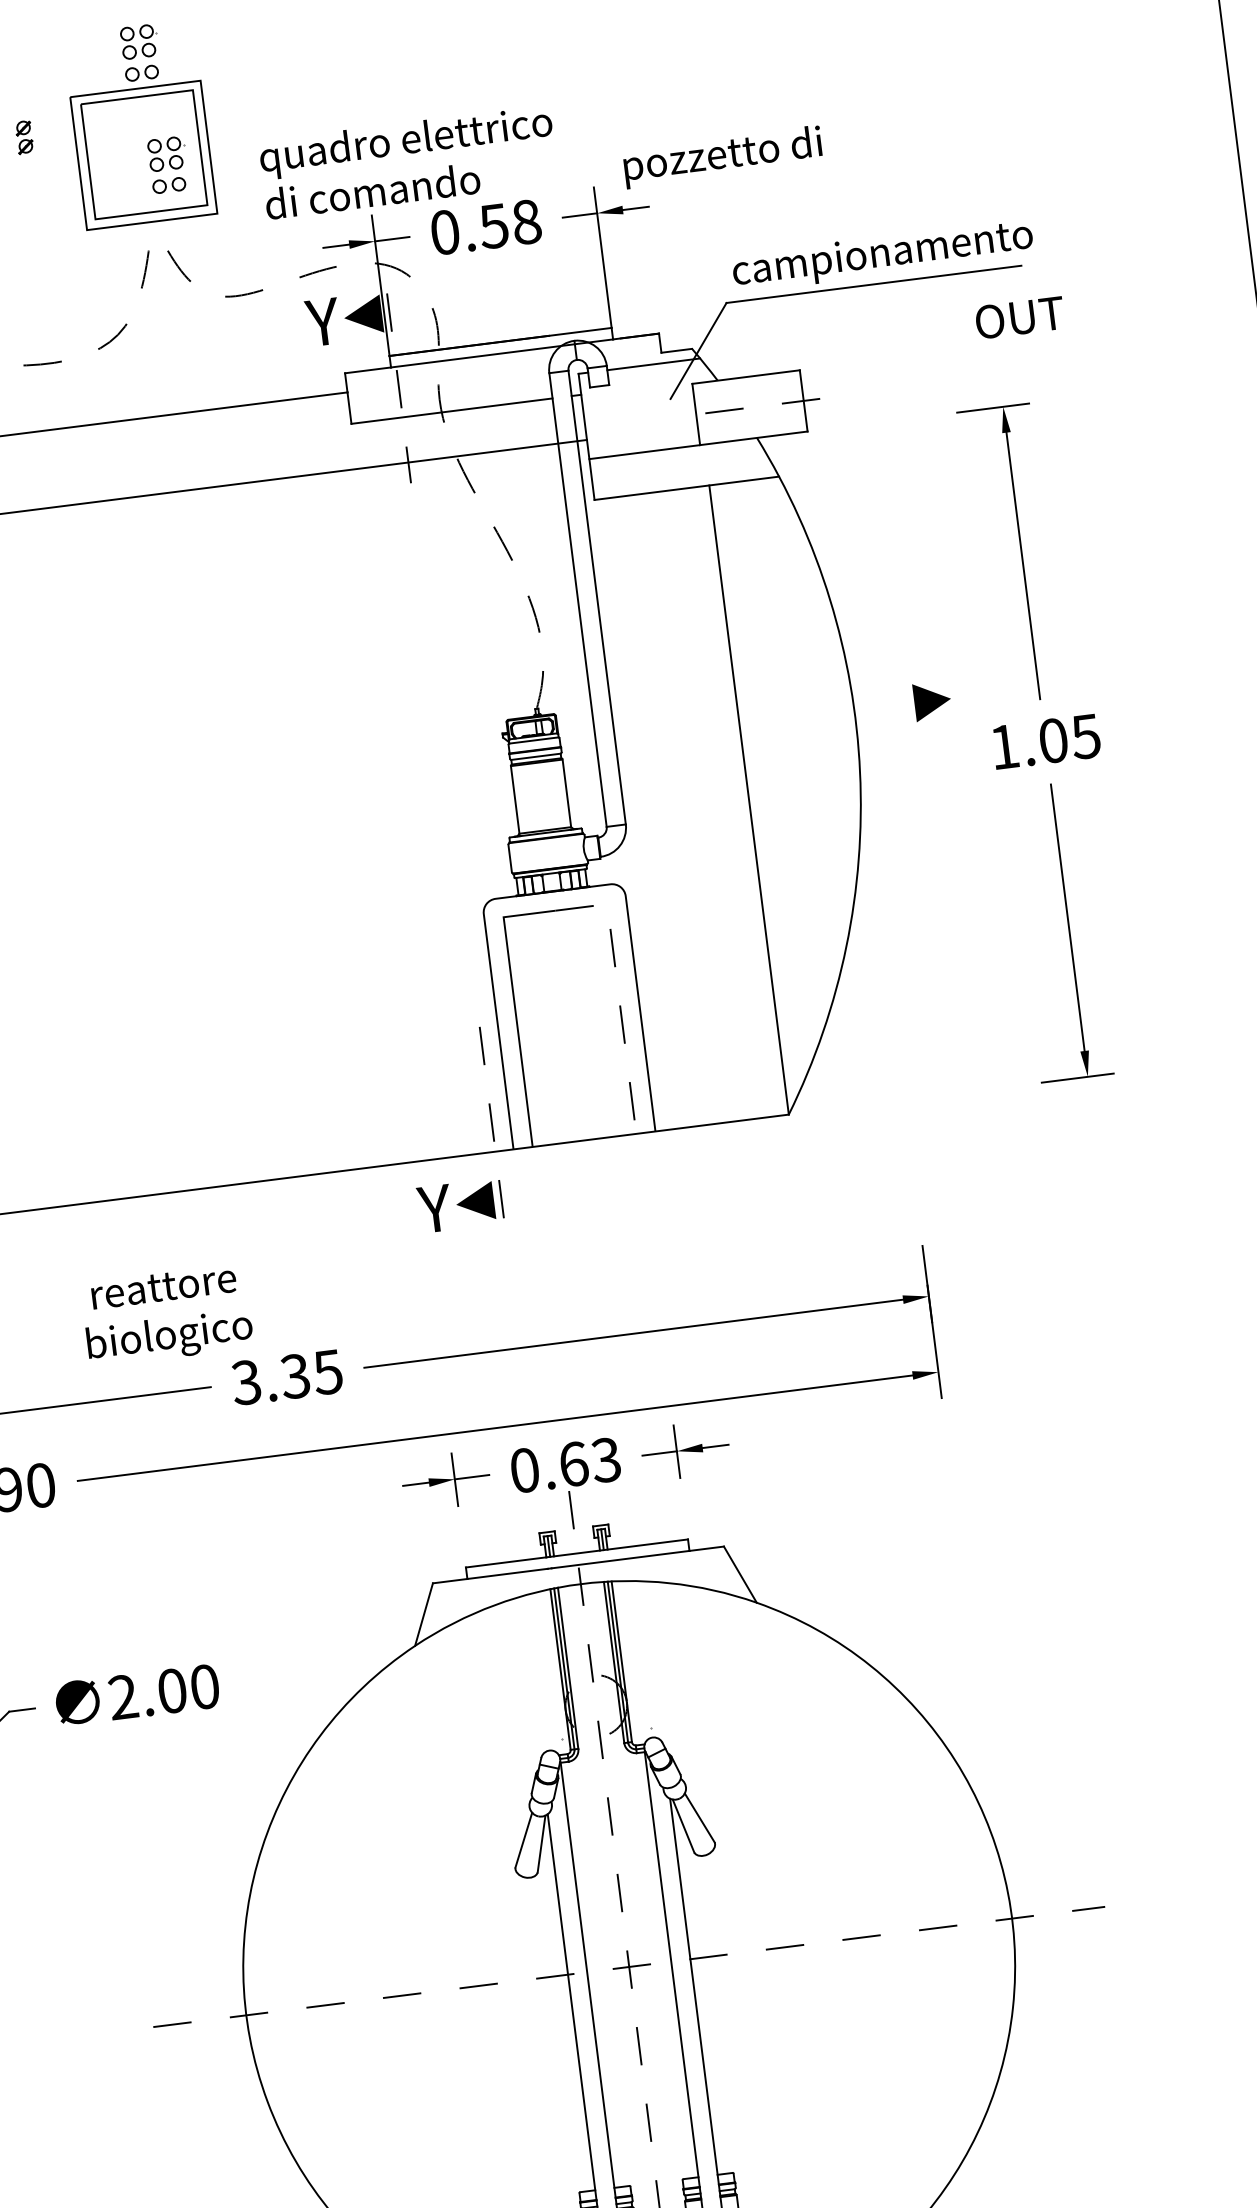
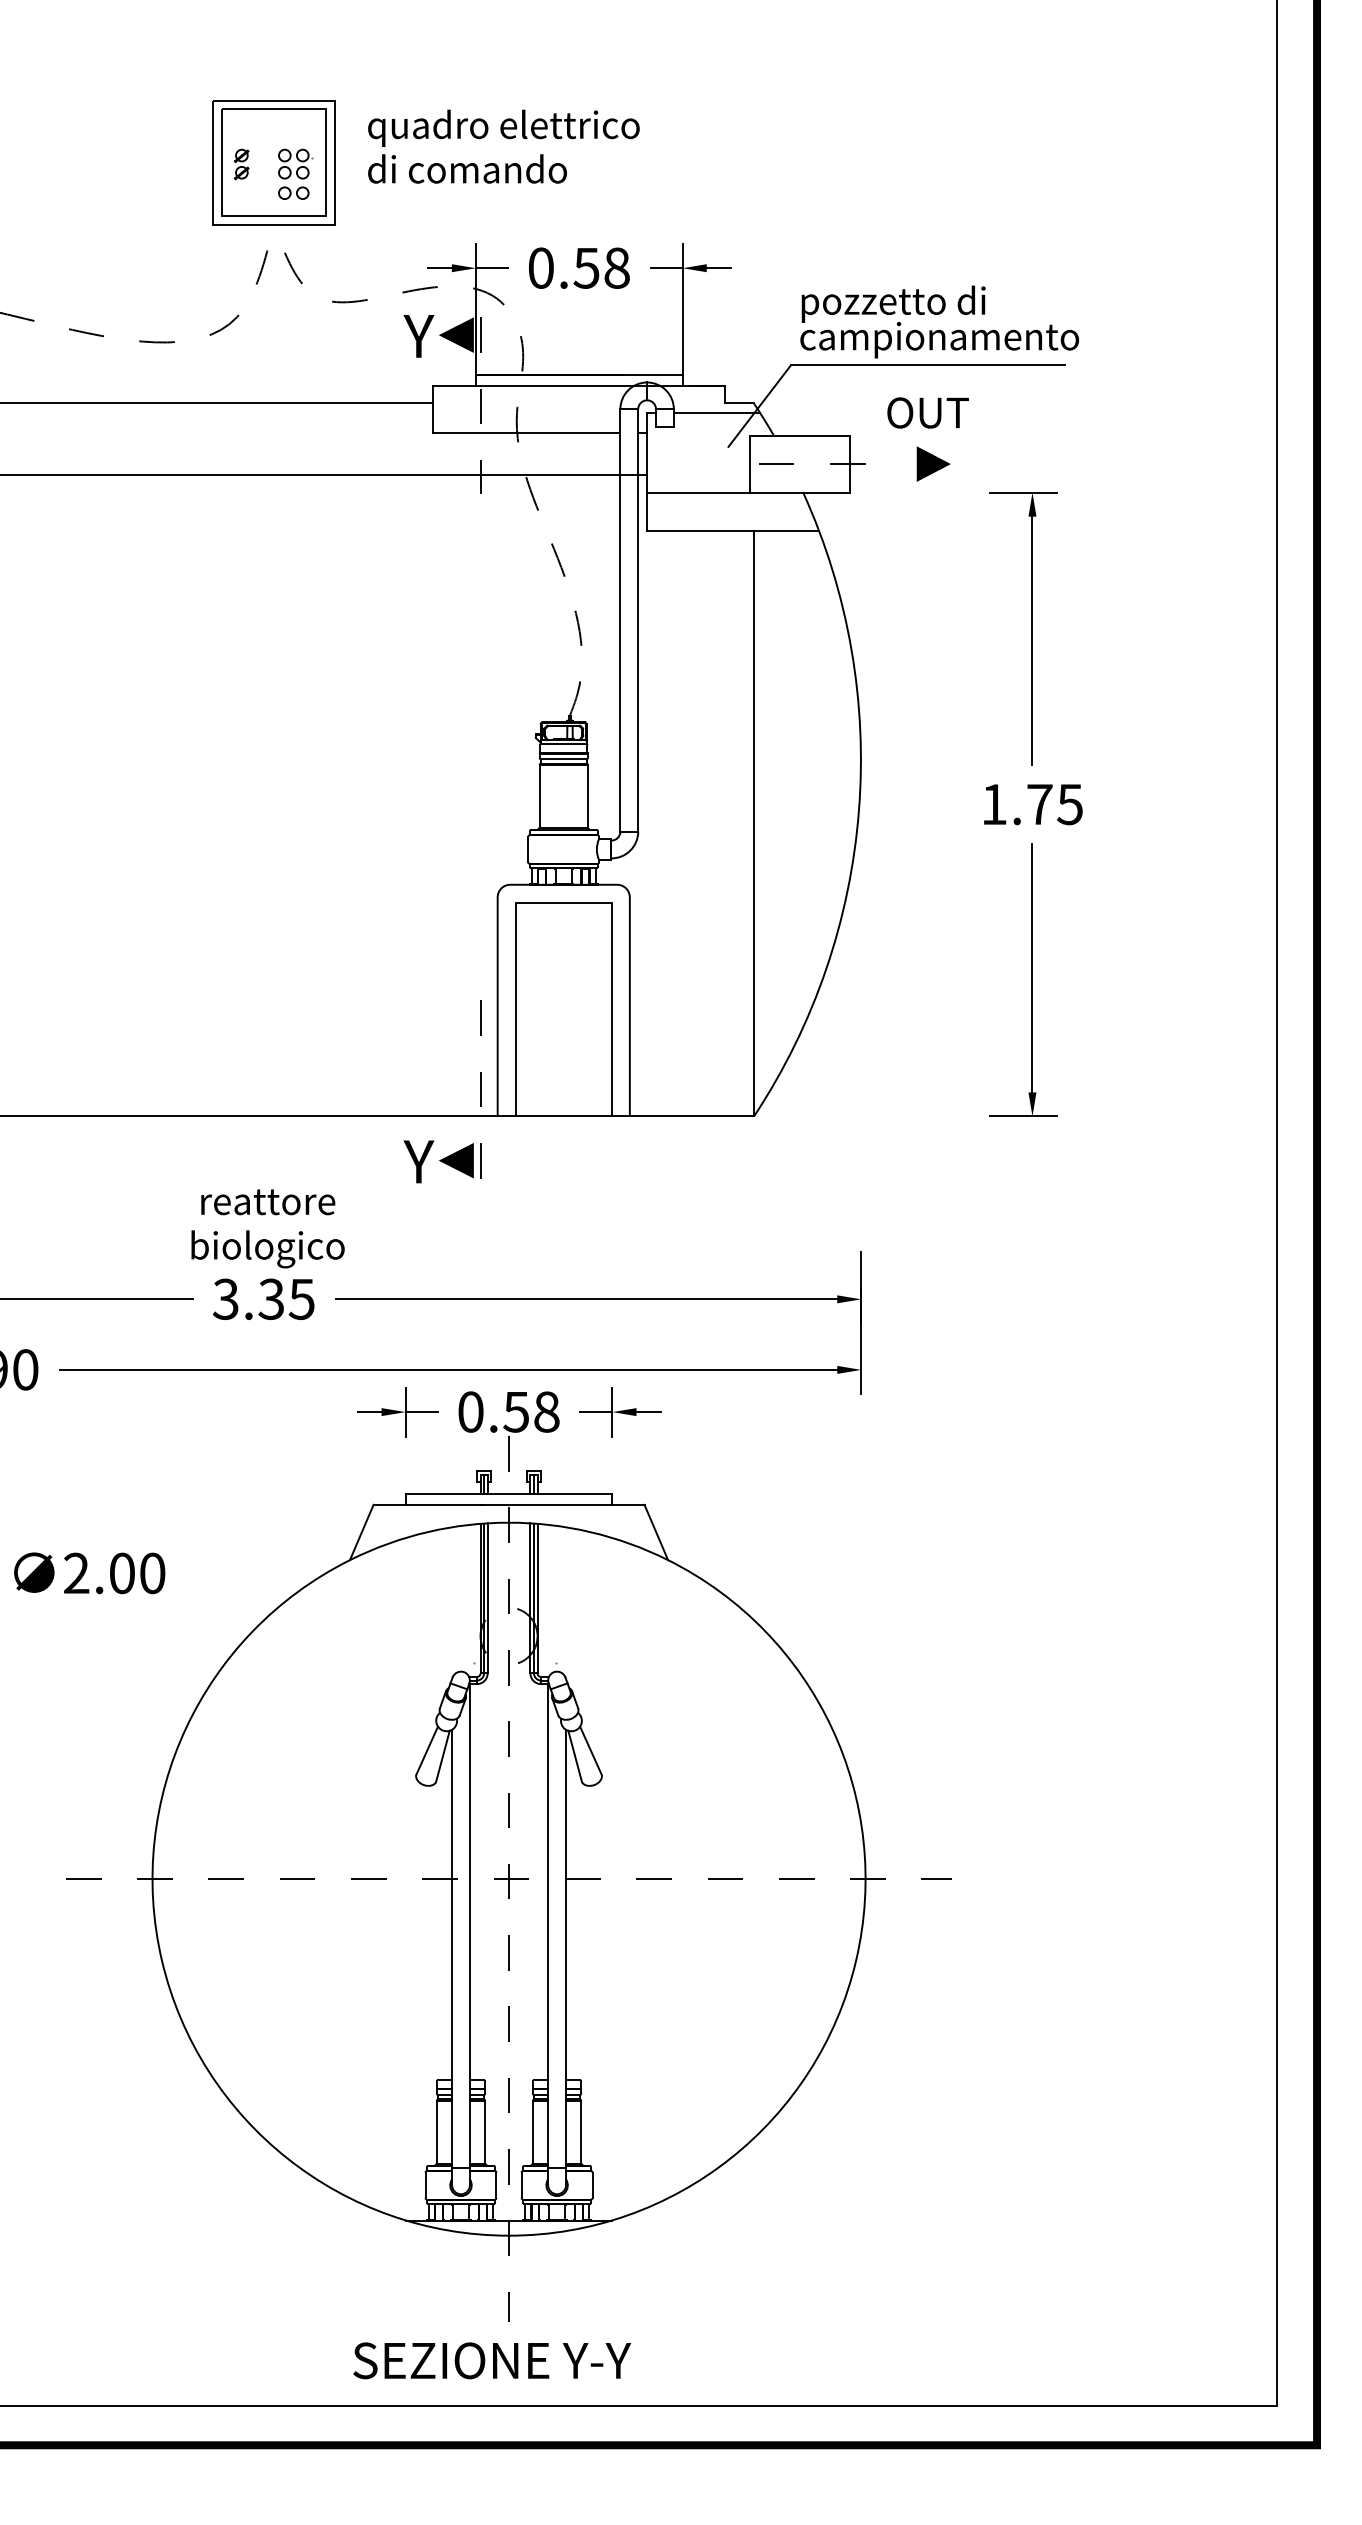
part: (141, 51) -> (283, 67), removed
part: (24, 137) -> (241, 164), moved
text: (722, 156) -> (893, 303), moved
text: (408, 162) -> (503, 146), moved
text: (1019, 317) -> (927, 412), moved
line: (932, 700) -> (933, 463), moved
text: (1053, 740) -> (1039, 804), 1.05 -> 1.75
line: (618, 992) -> (612, 984), dashed -> solid
text: (166, 1315) -> (267, 1228), moved
text: (589, 1461) -> (531, 1411), 0.63 -> 0.58

